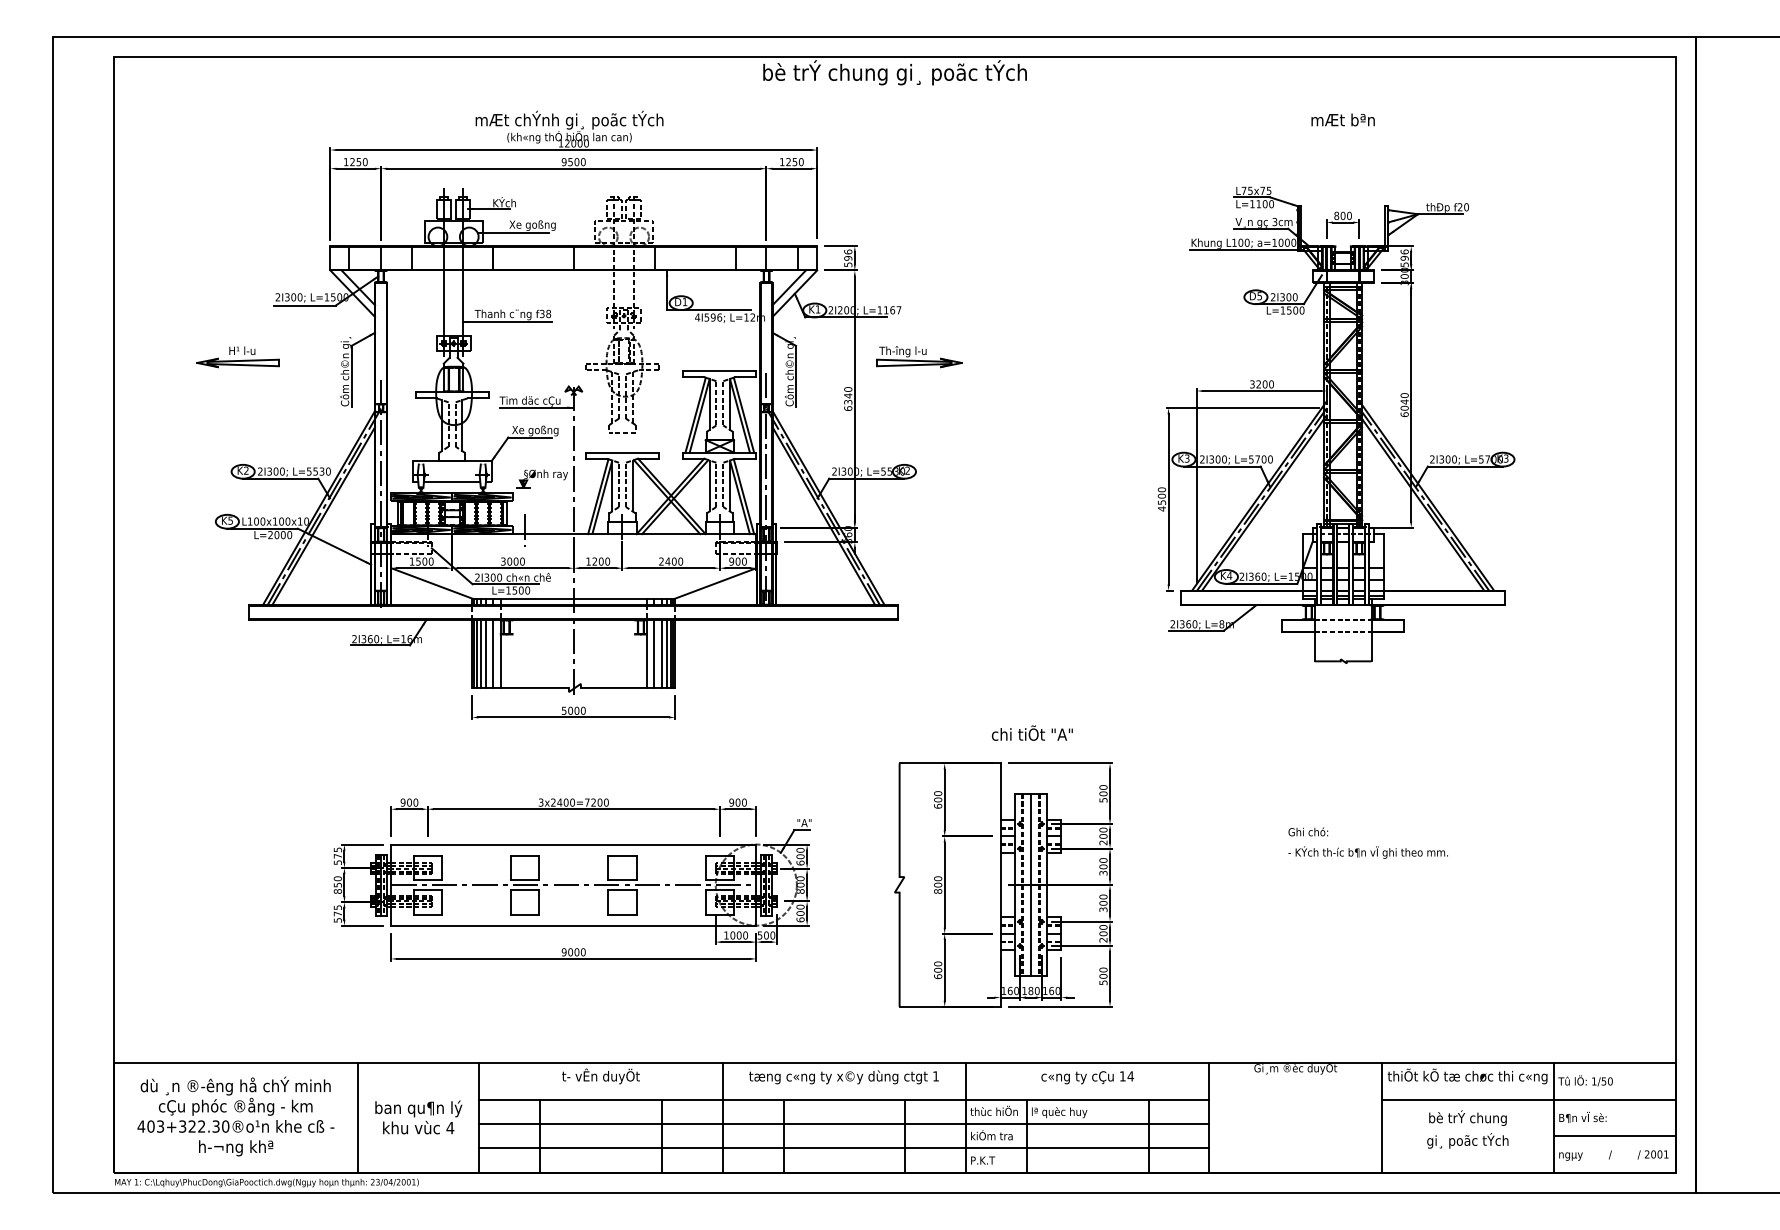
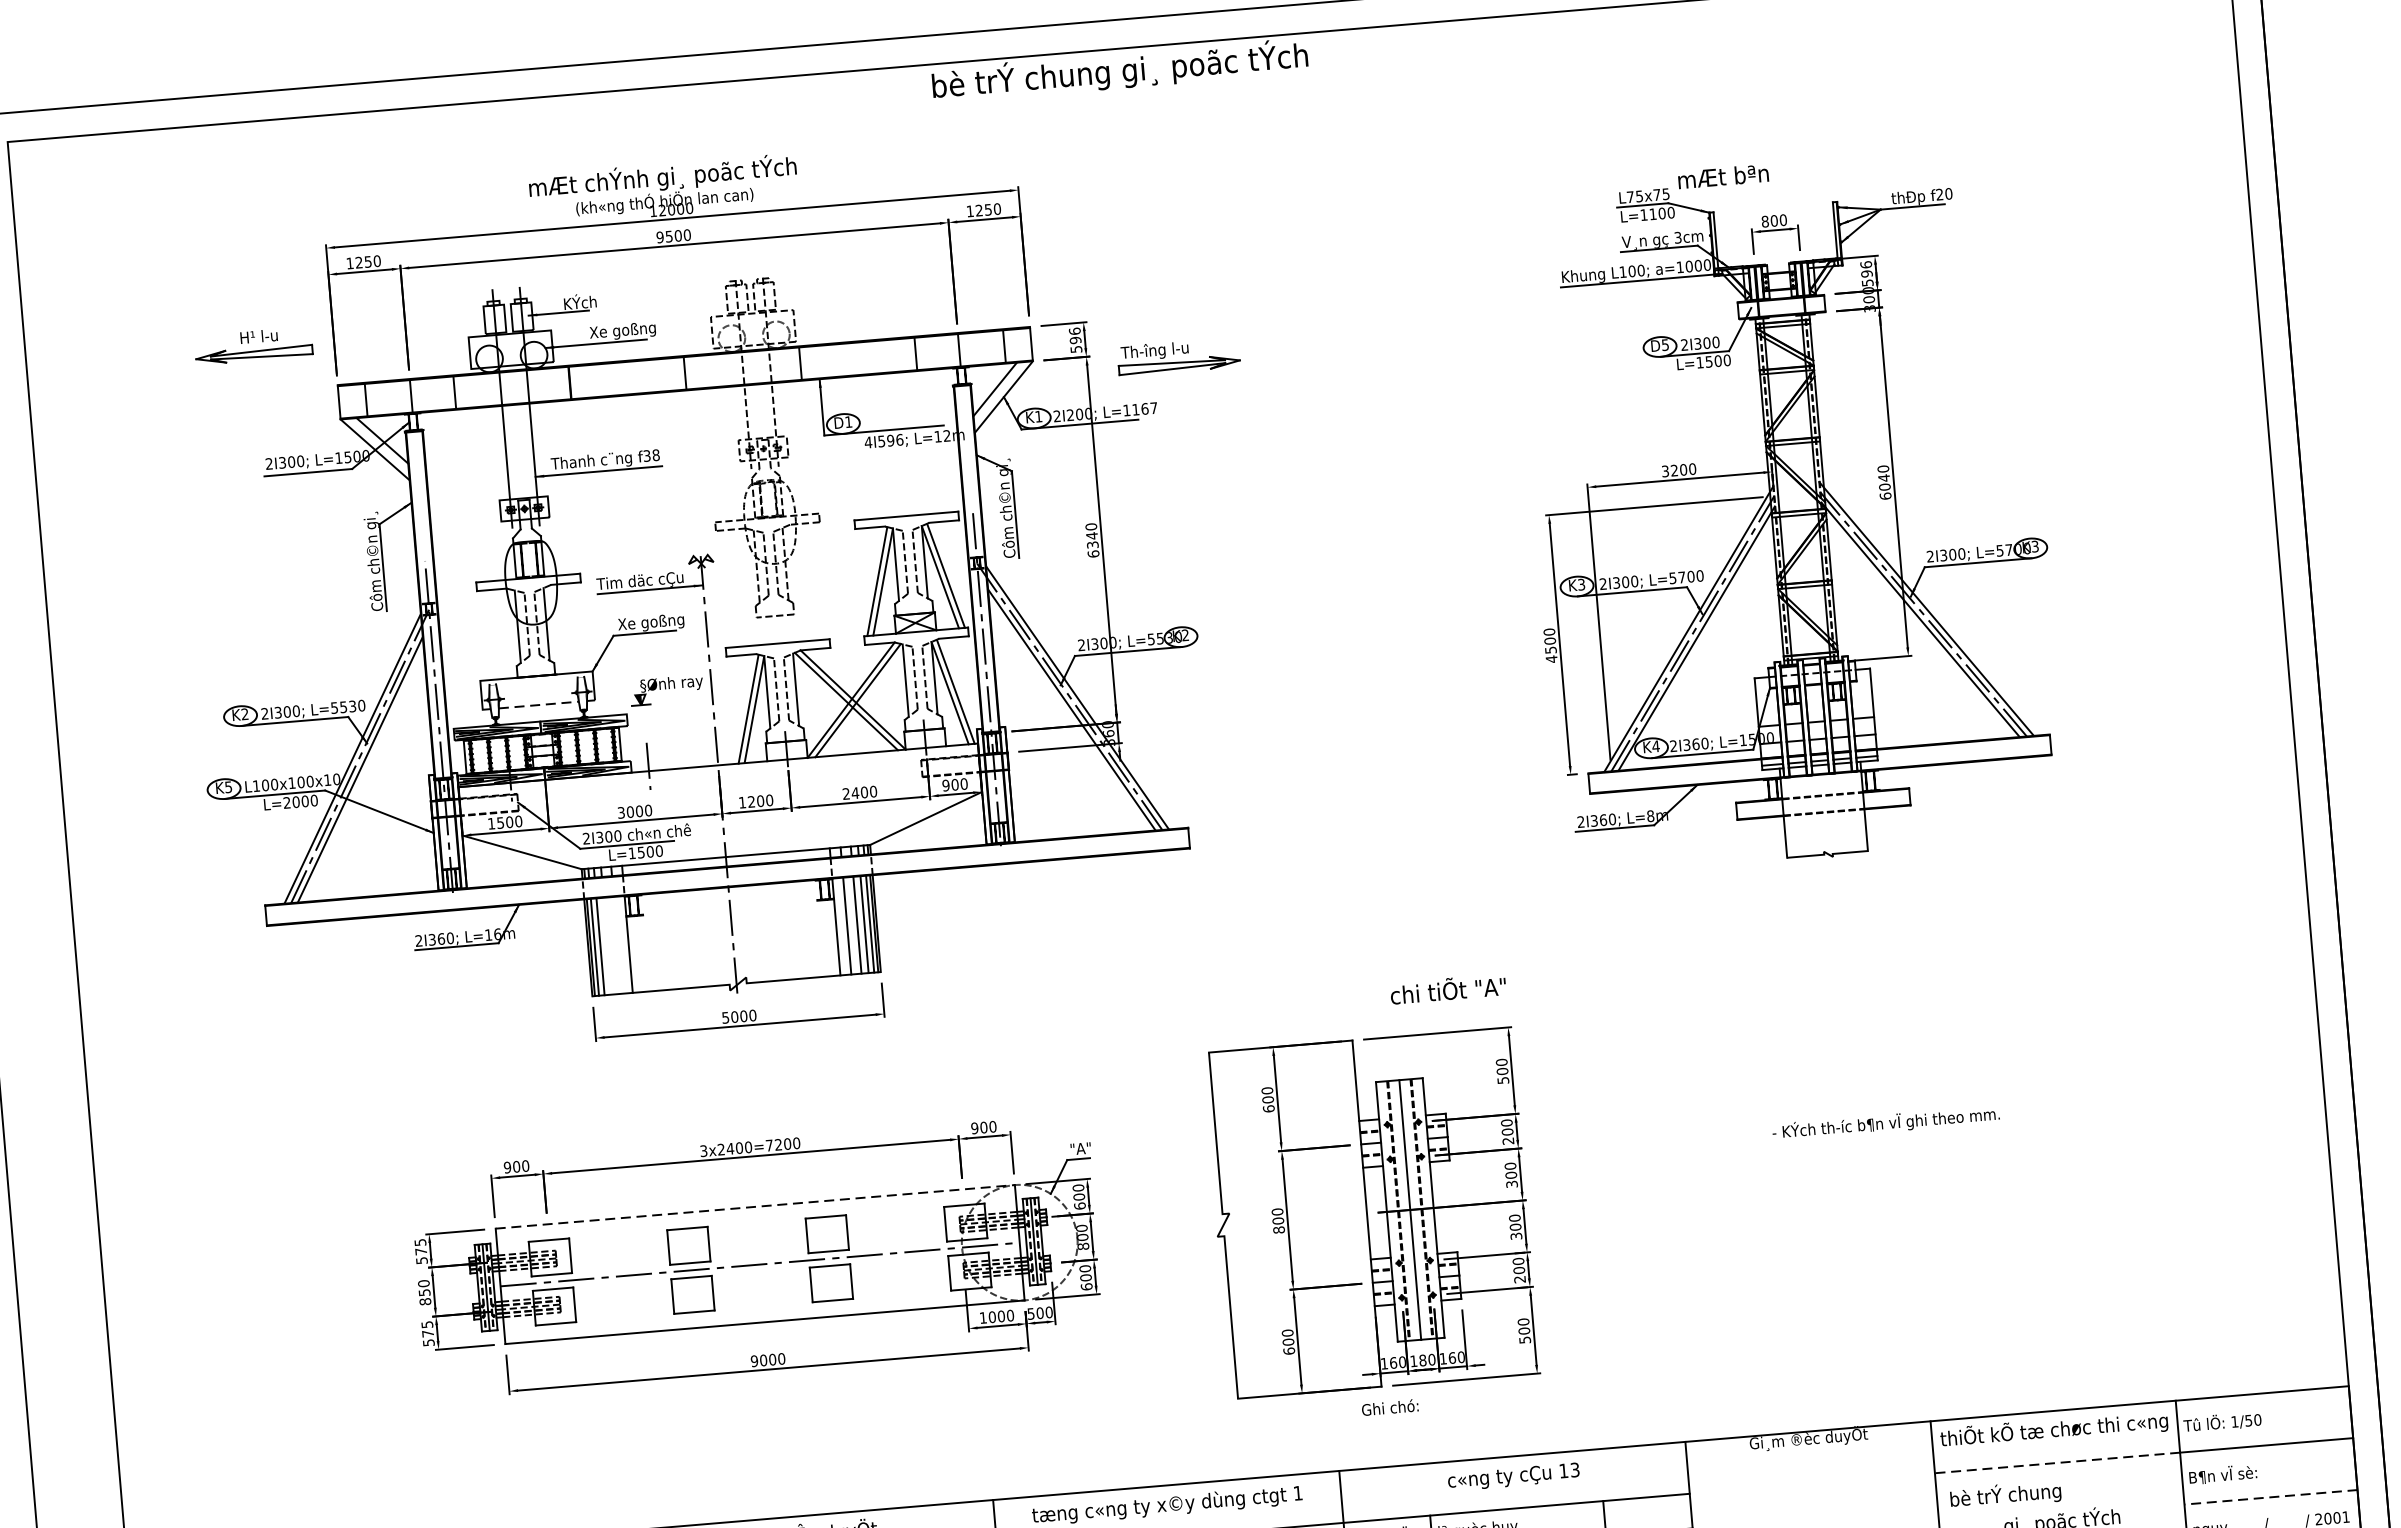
text: (1342, 119) -> (1722, 175), moved
part: (237, 357) -> (252, 346), moved
part: (919, 357) -> (1179, 357), moved
line: (452, 481) -> (539, 704), solid -> dashed
line: (485, 653) -> (606, 945), removed
line: (493, 653) -> (618, 944), removed
text: (1031, 732) -> (1446, 988), moved
text: (1308, 831) -> (1390, 1406), moved
line: (573, 844) -> (754, 1206), solid -> dashed
text: (1130, 1076) -> (1574, 1470), 14 -> 13
line: (1467, 1099) -> (2056, 1462), solid -> dashed
text: (1467, 1117) -> (2004, 1494), moved
line: (1615, 1136) -> (2271, 1497), solid -> dashed

